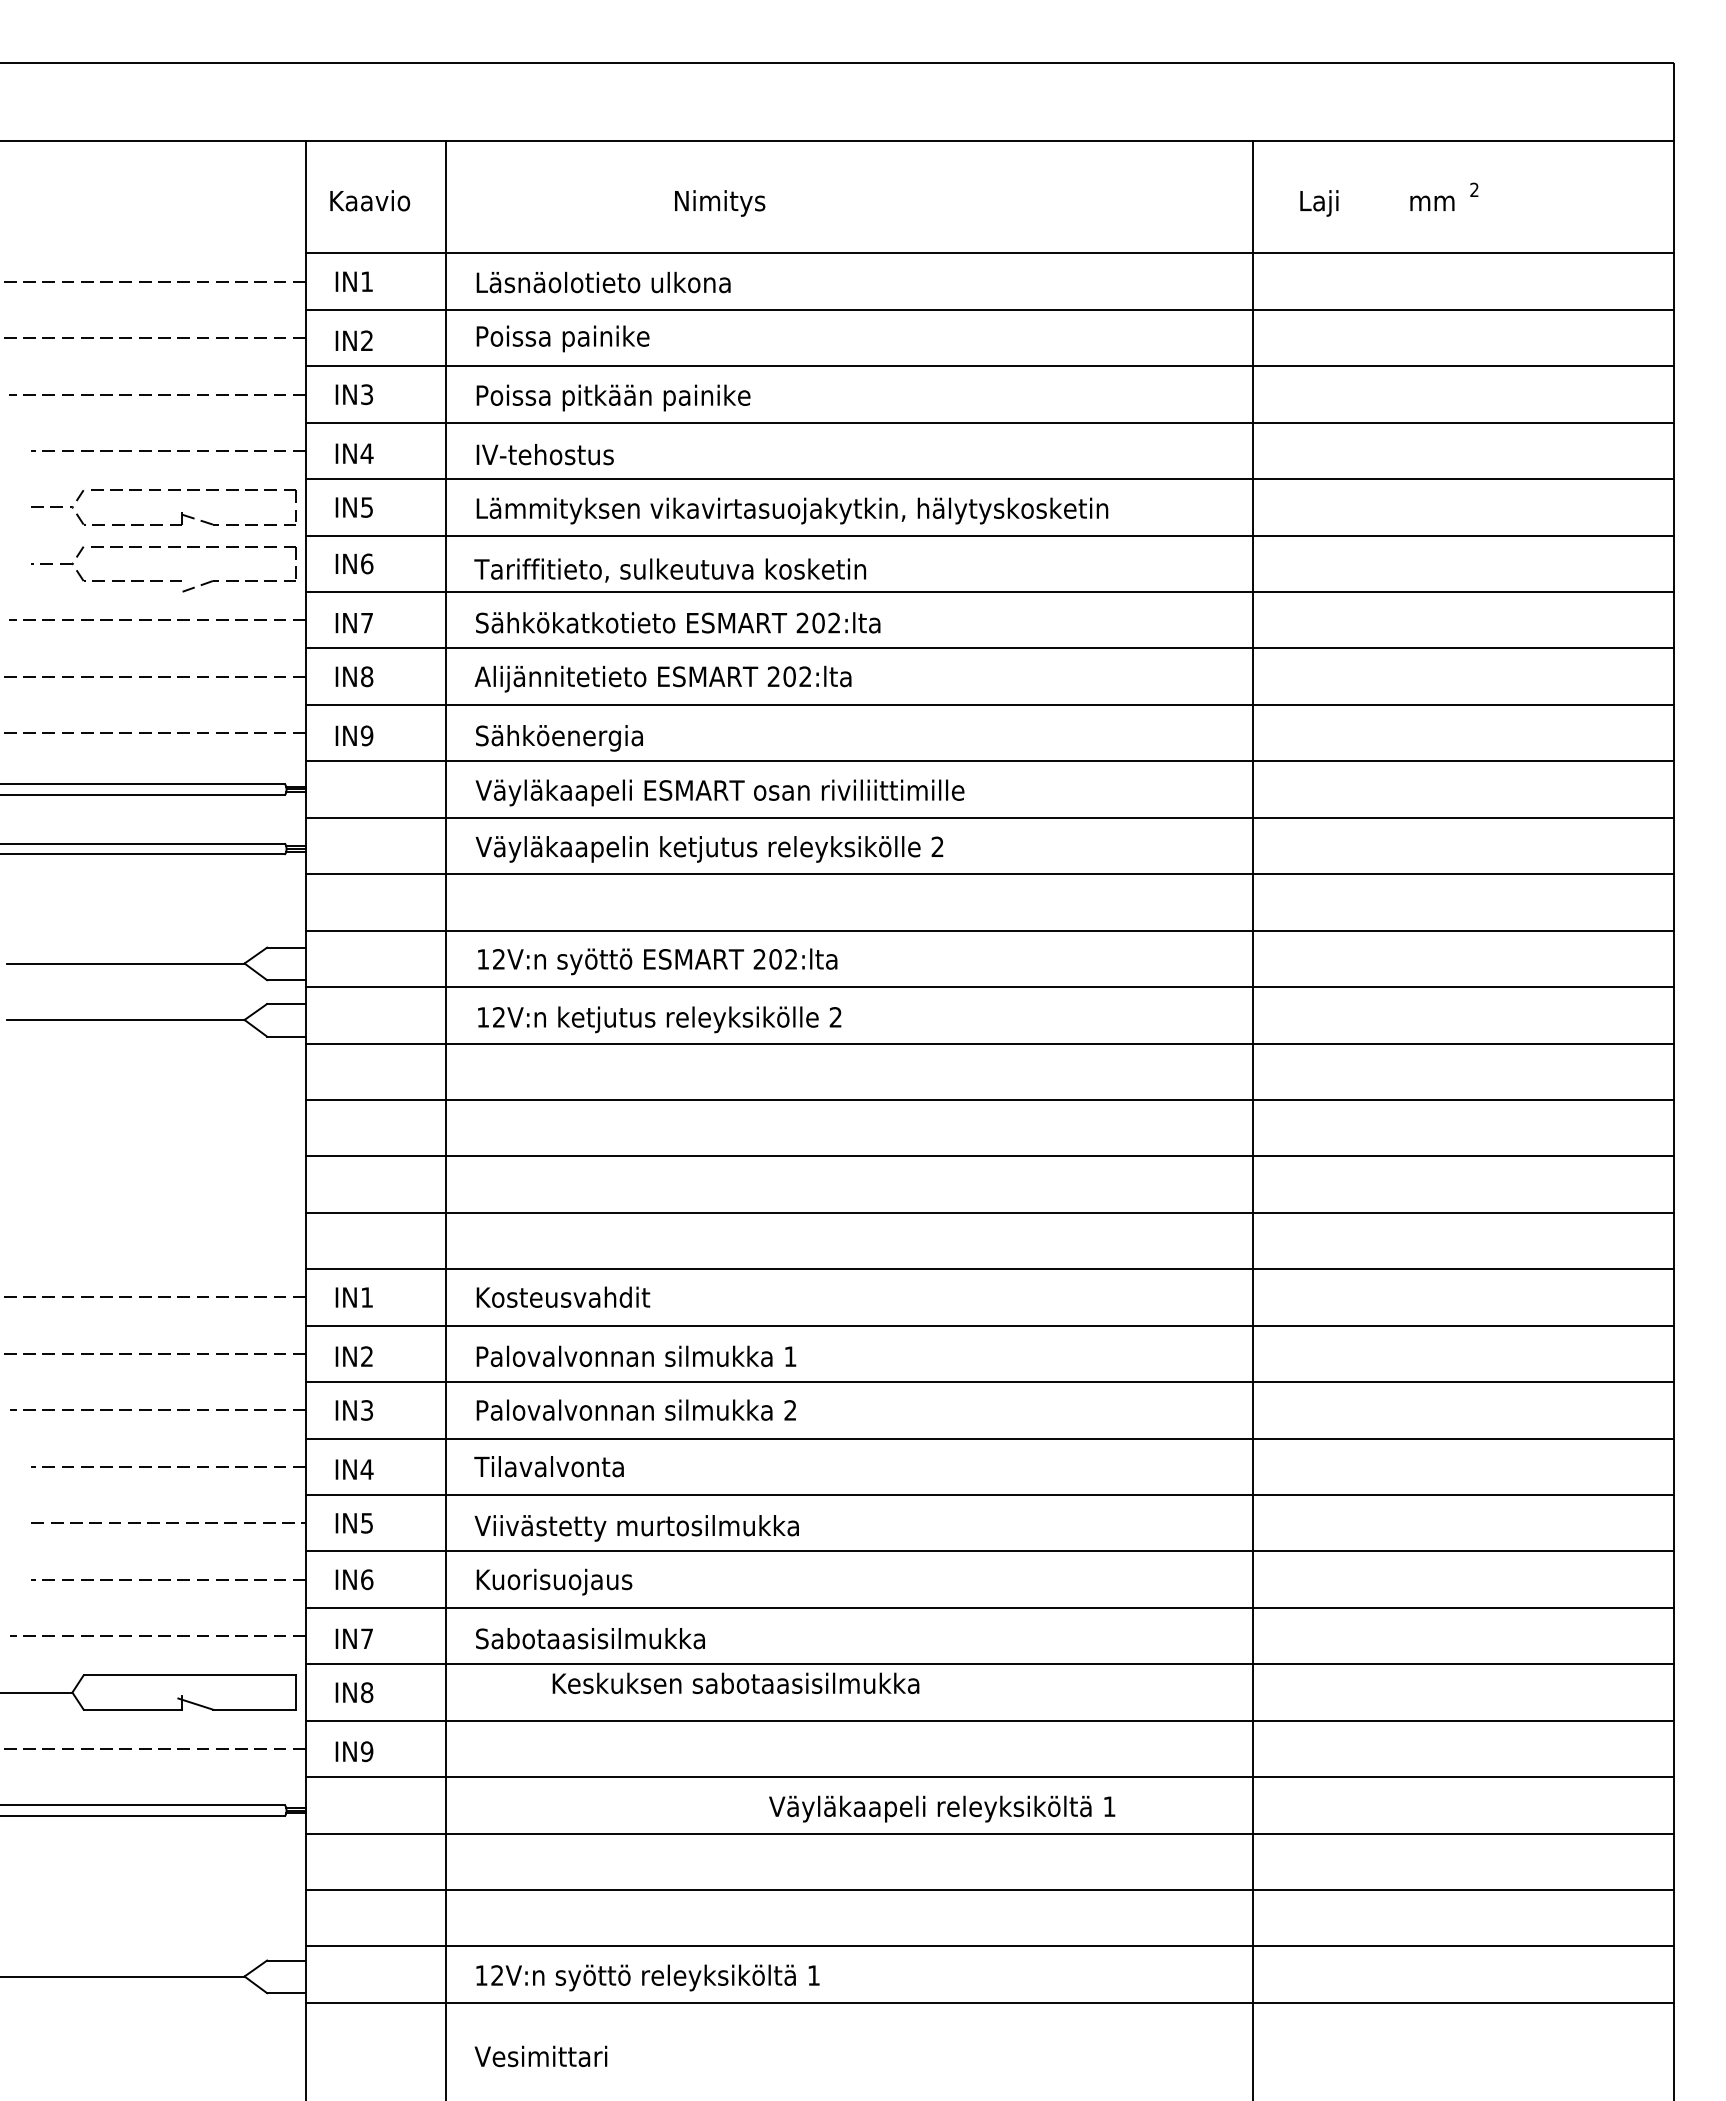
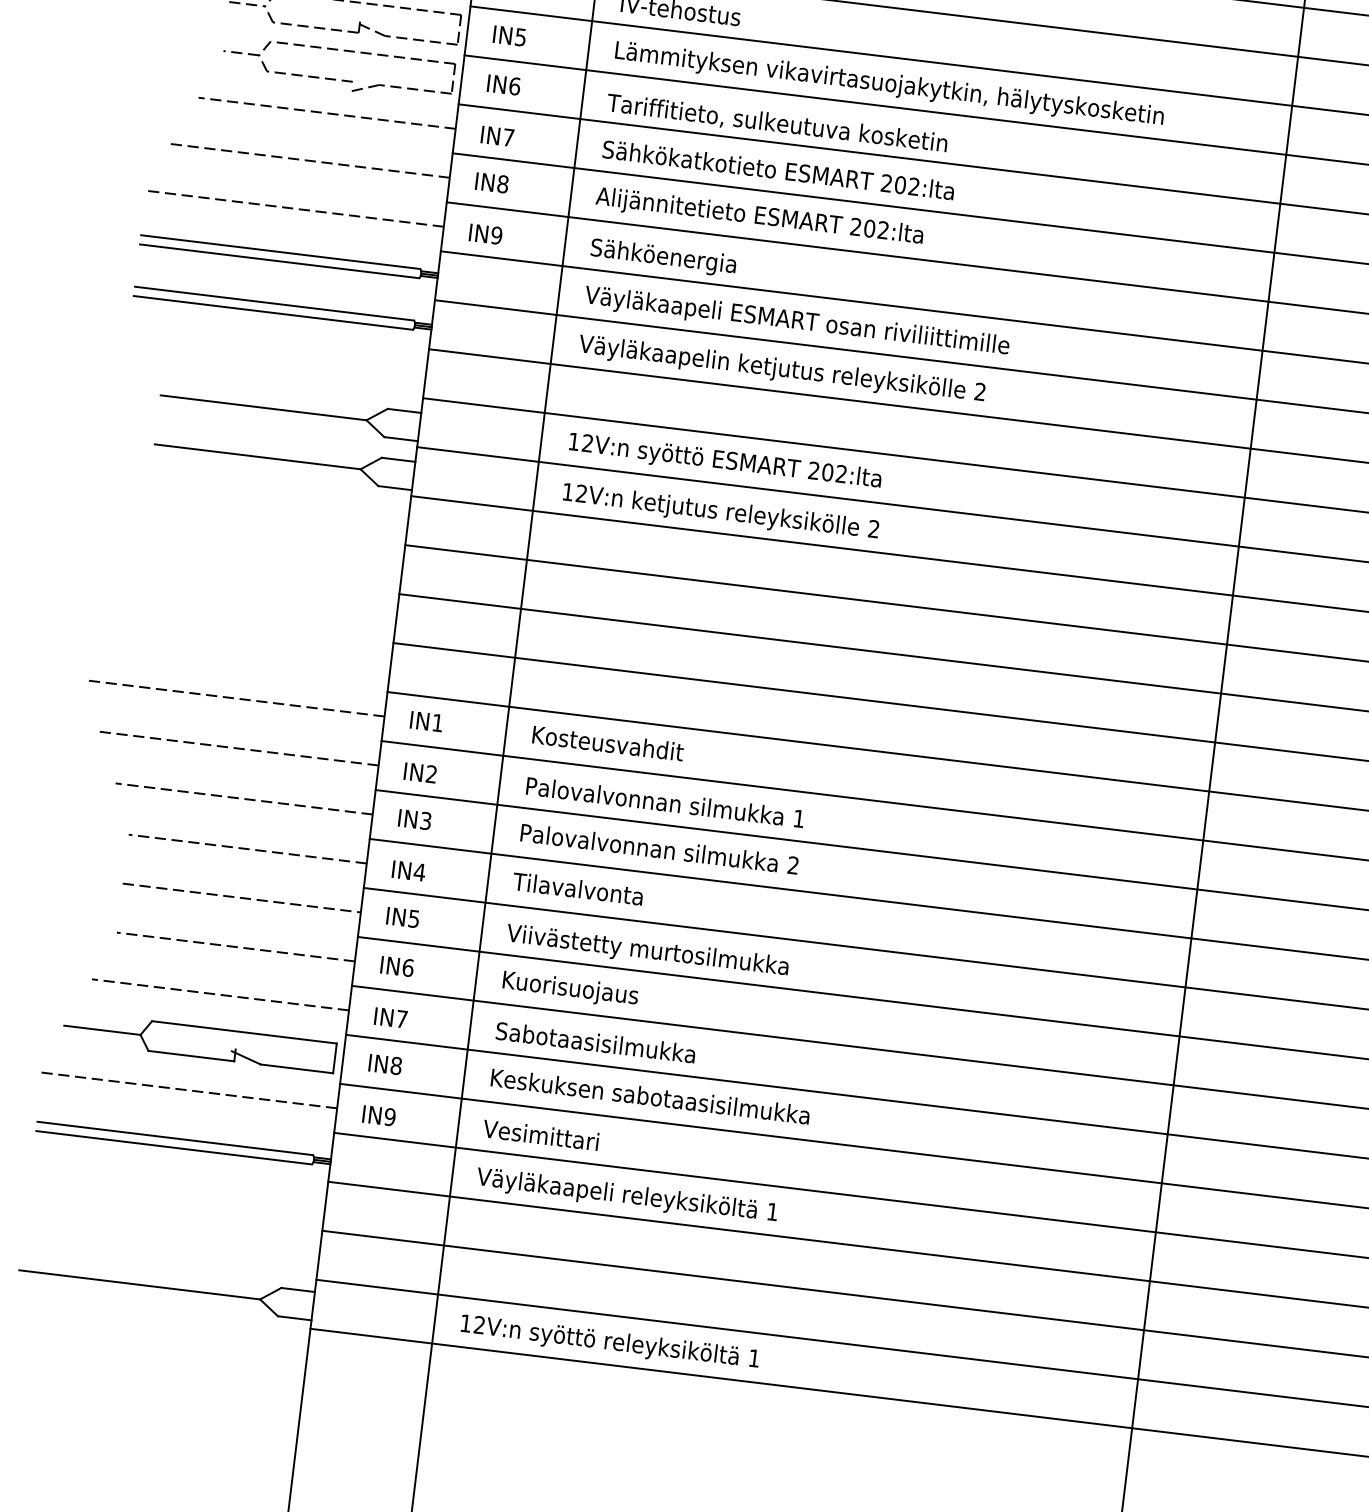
text: (735, 1683) -> (650, 1096), moved
text: (942, 1808) -> (627, 1195), moved
text: (540, 2056) -> (540, 1135), moved

